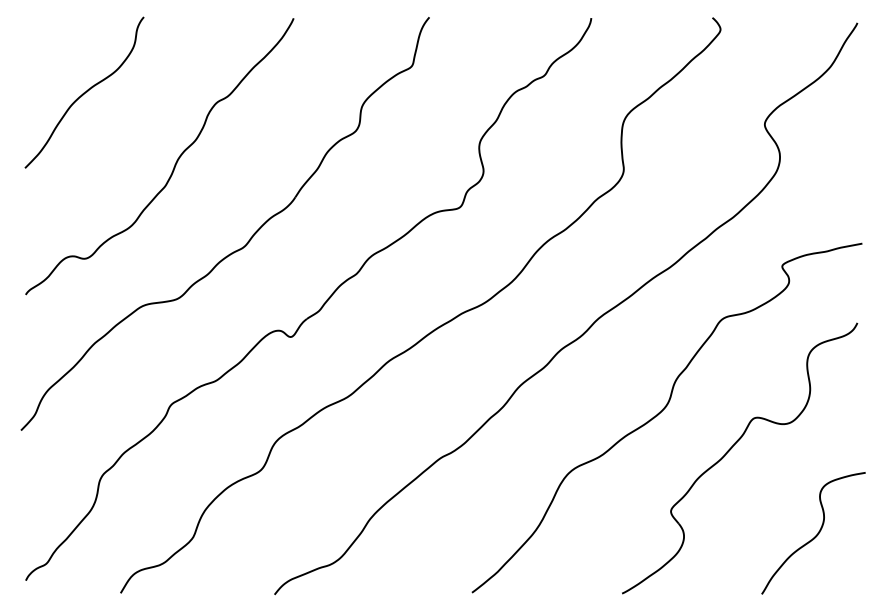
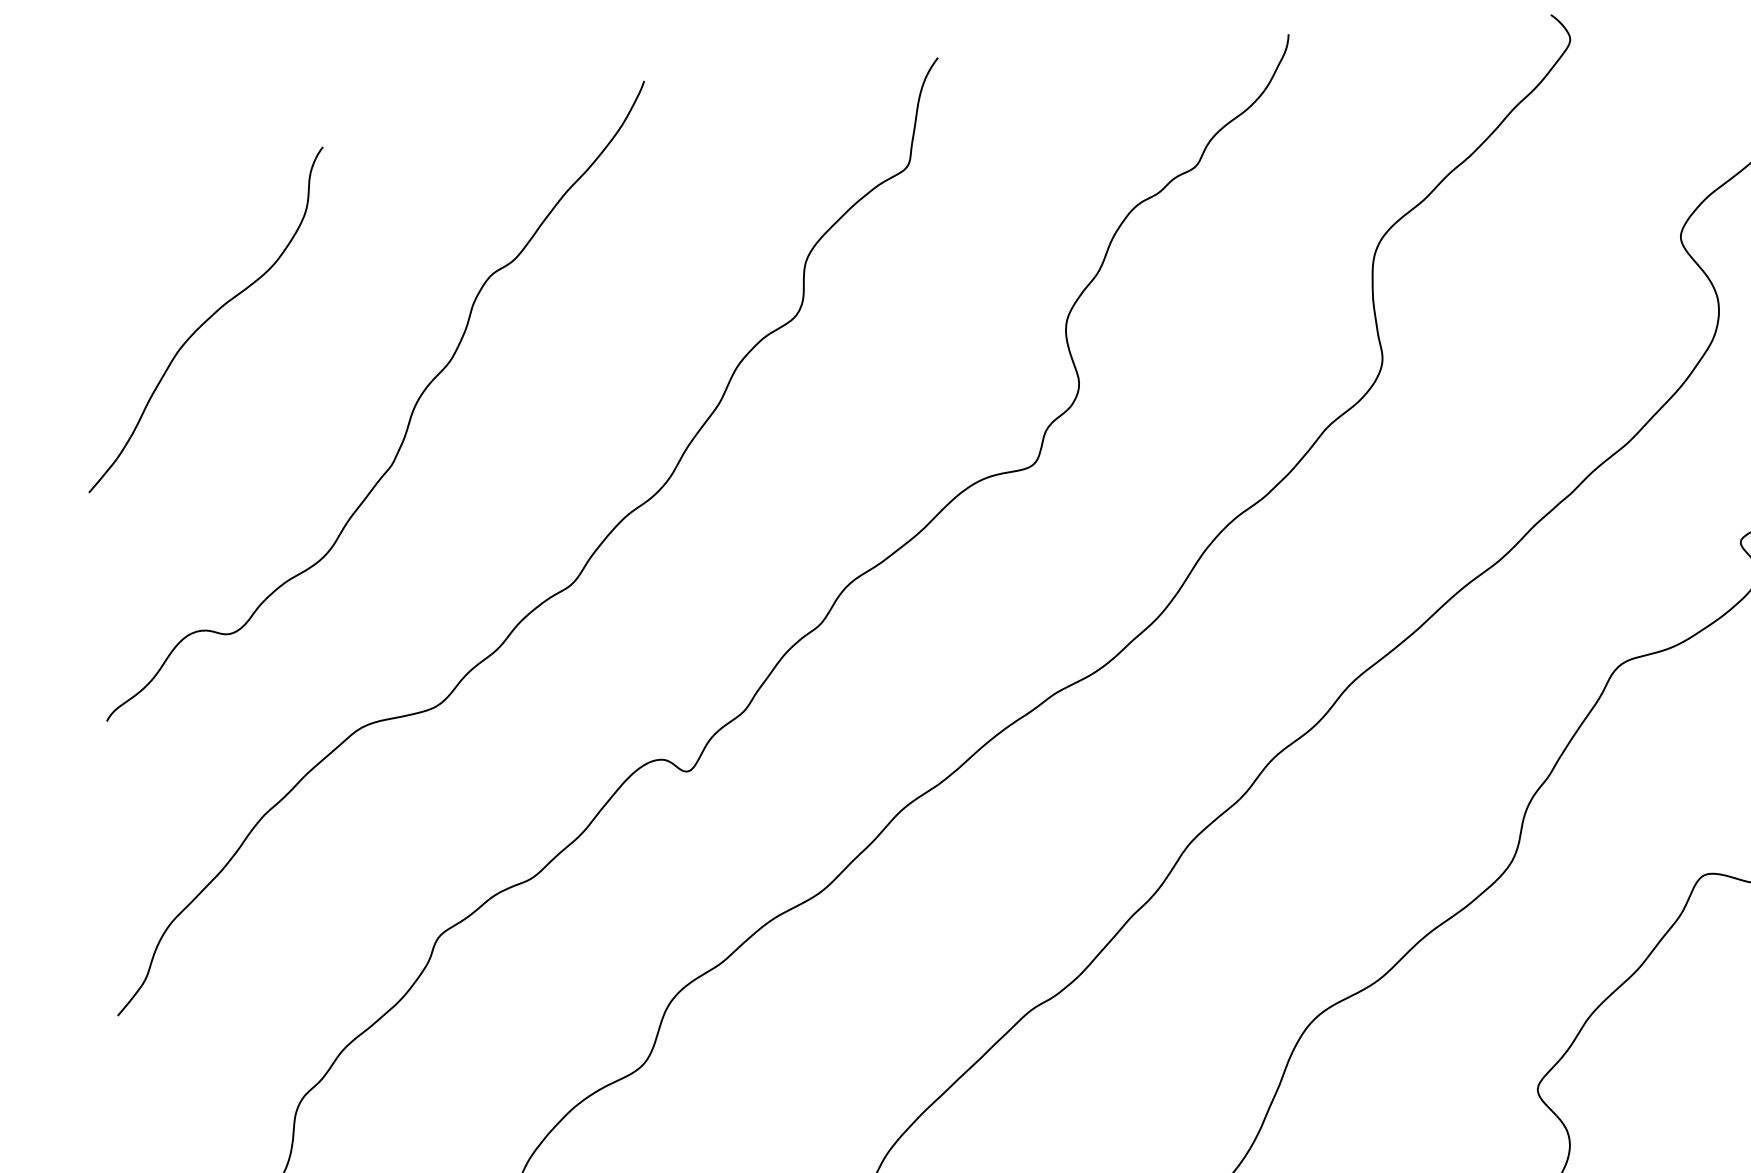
curve: (84, 92) -> (205, 319), moved

